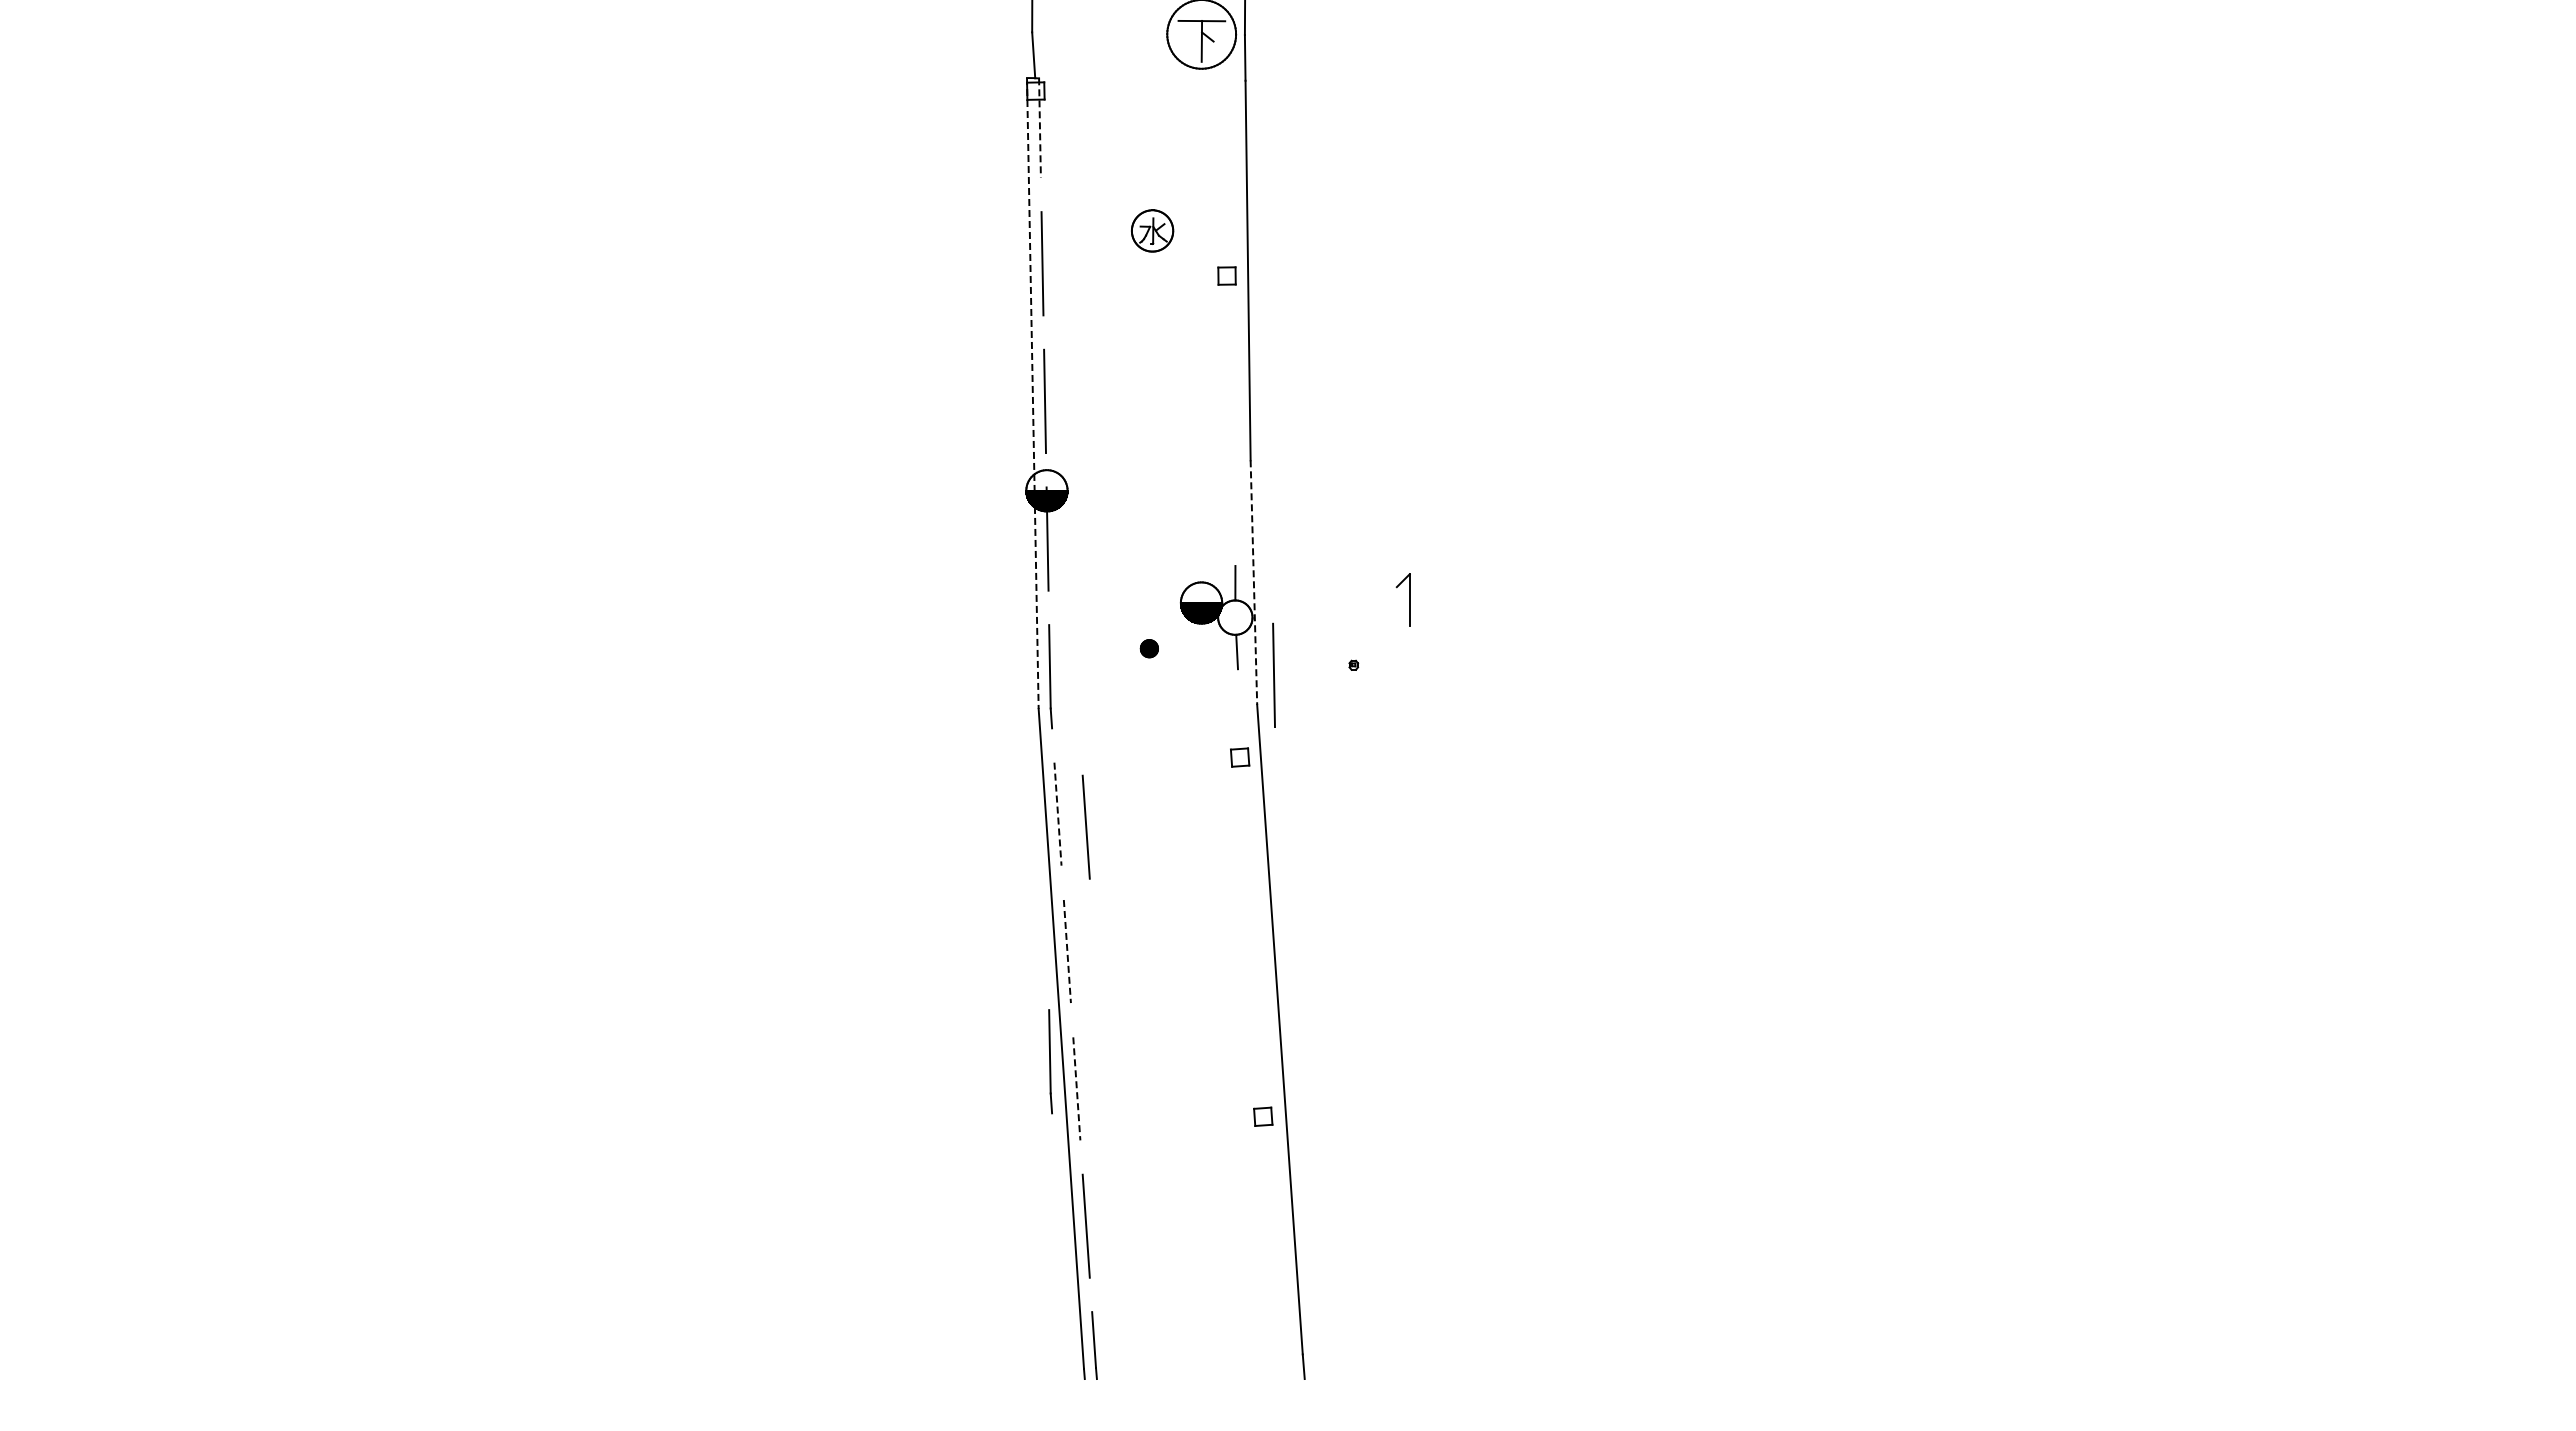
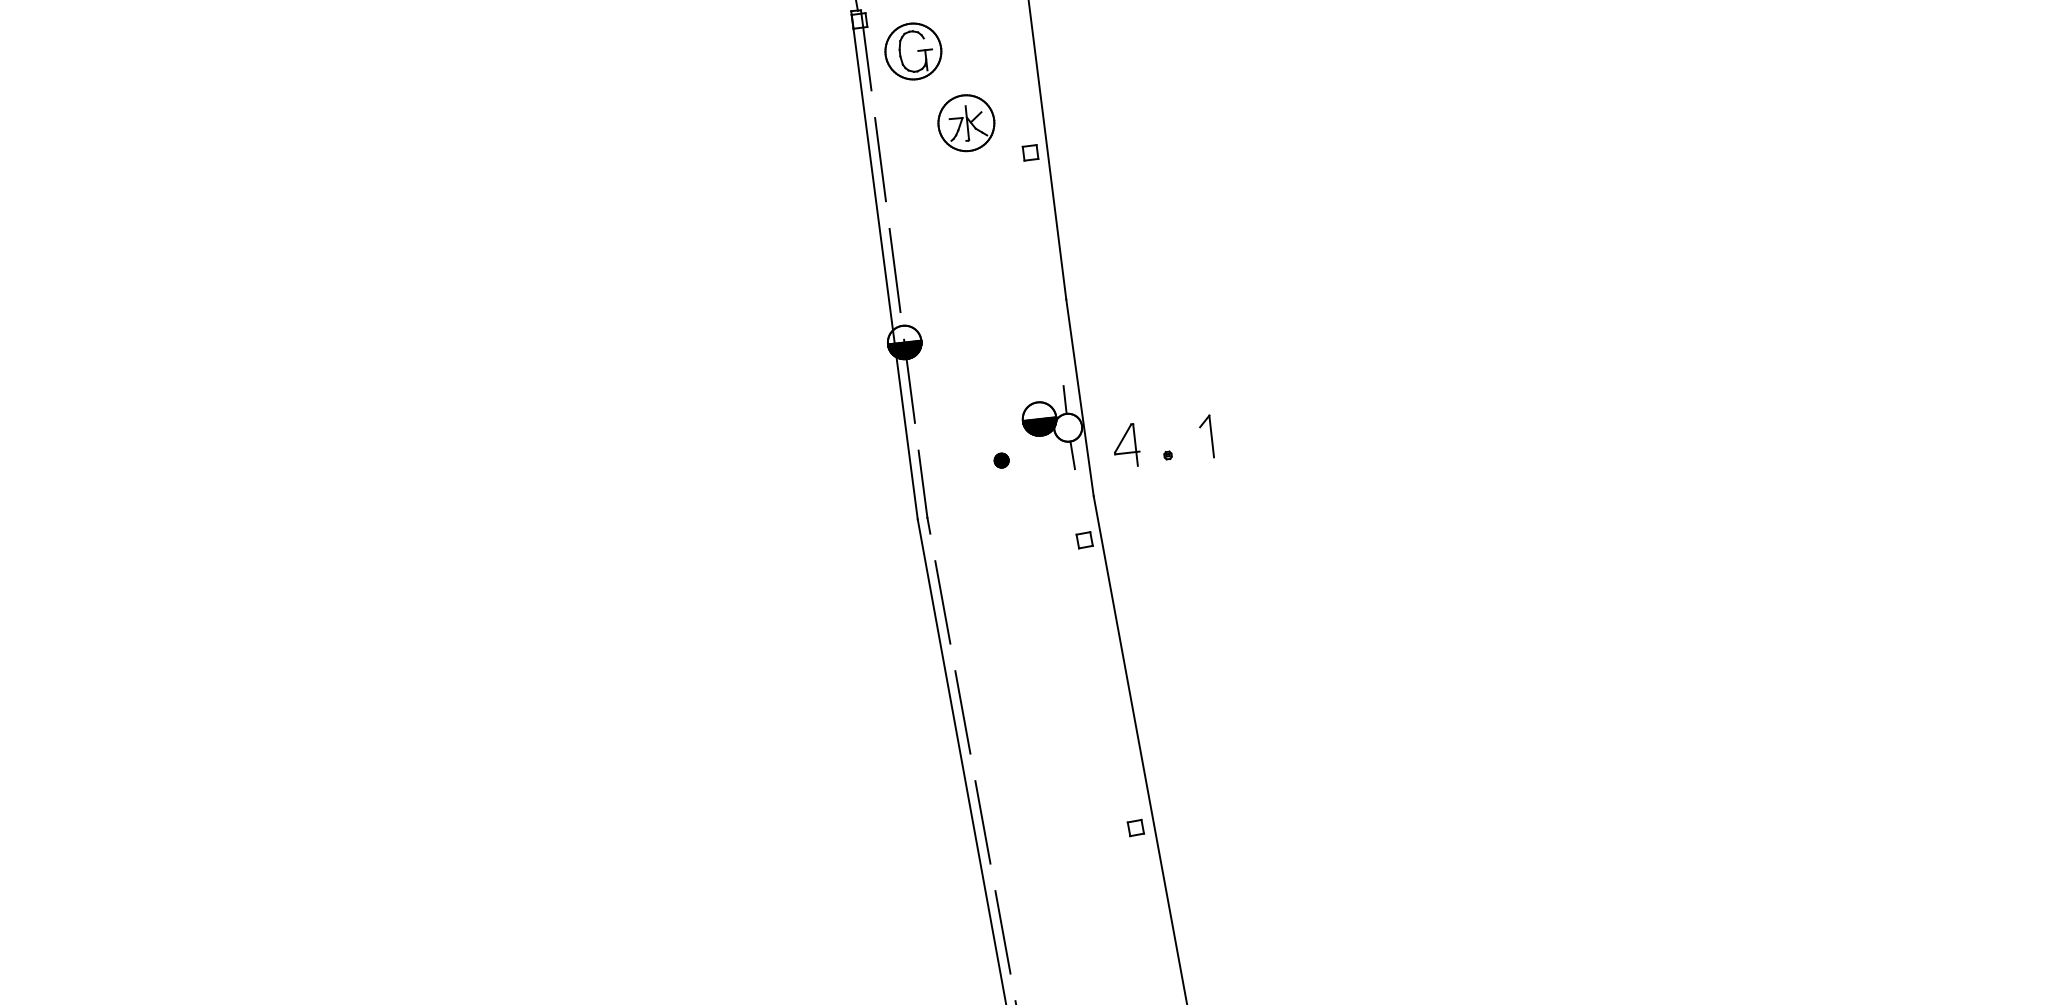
line: (1039, 128) -> (865, 50), dashed -> solid
part: (1097, 135) -> (913, 51), added
part: (1152, 230) -> (966, 122), size x1.67
line: (1032, 393) -> (884, 265), dashed -> solid
line: (1253, 583) -> (1079, 398), dashed -> solid
part: (1409, 599) -> (1211, 436), moved
part: (1303, 647) -> (1125, 445), added
line: (1273, 674) -> (1104, 470), removed
line: (1057, 814) -> (942, 602), dashed -> solid
line: (1085, 826) -> (966, 609), removed
line: (1067, 951) -> (962, 712), dashed -> solid
line: (1050, 1061) -> (959, 802), removed
line: (1076, 1088) -> (982, 822), dashed -> solid

